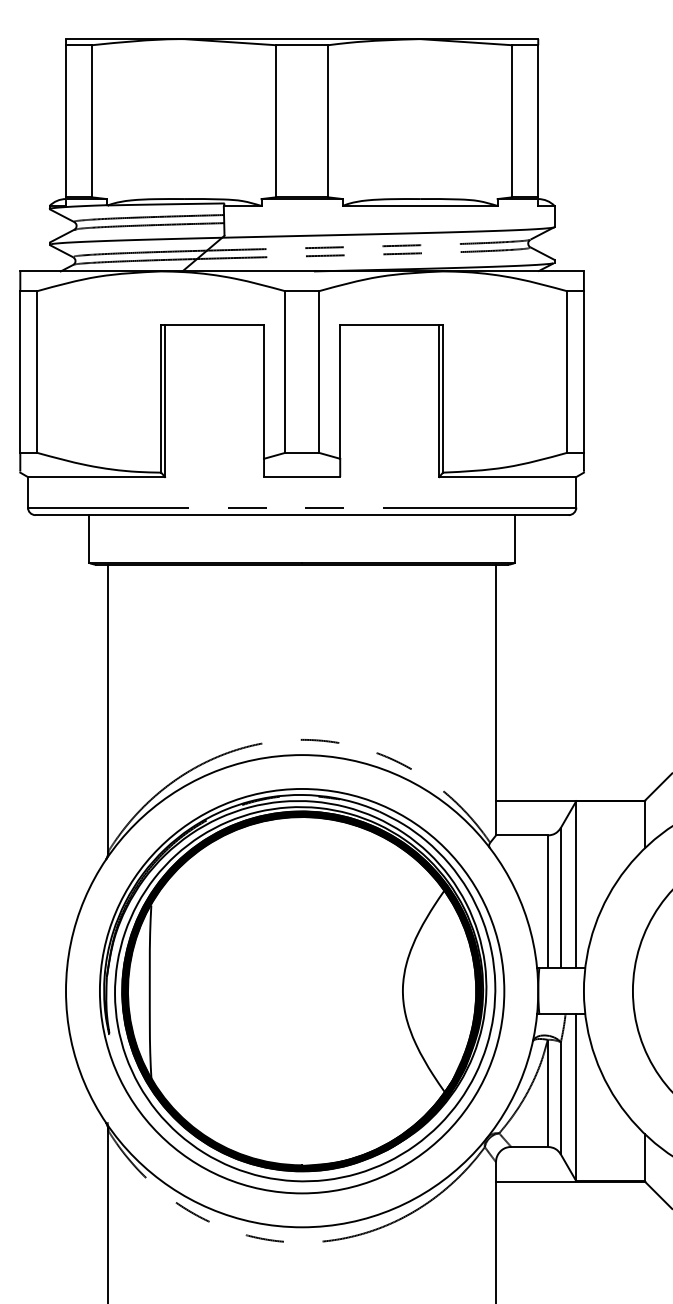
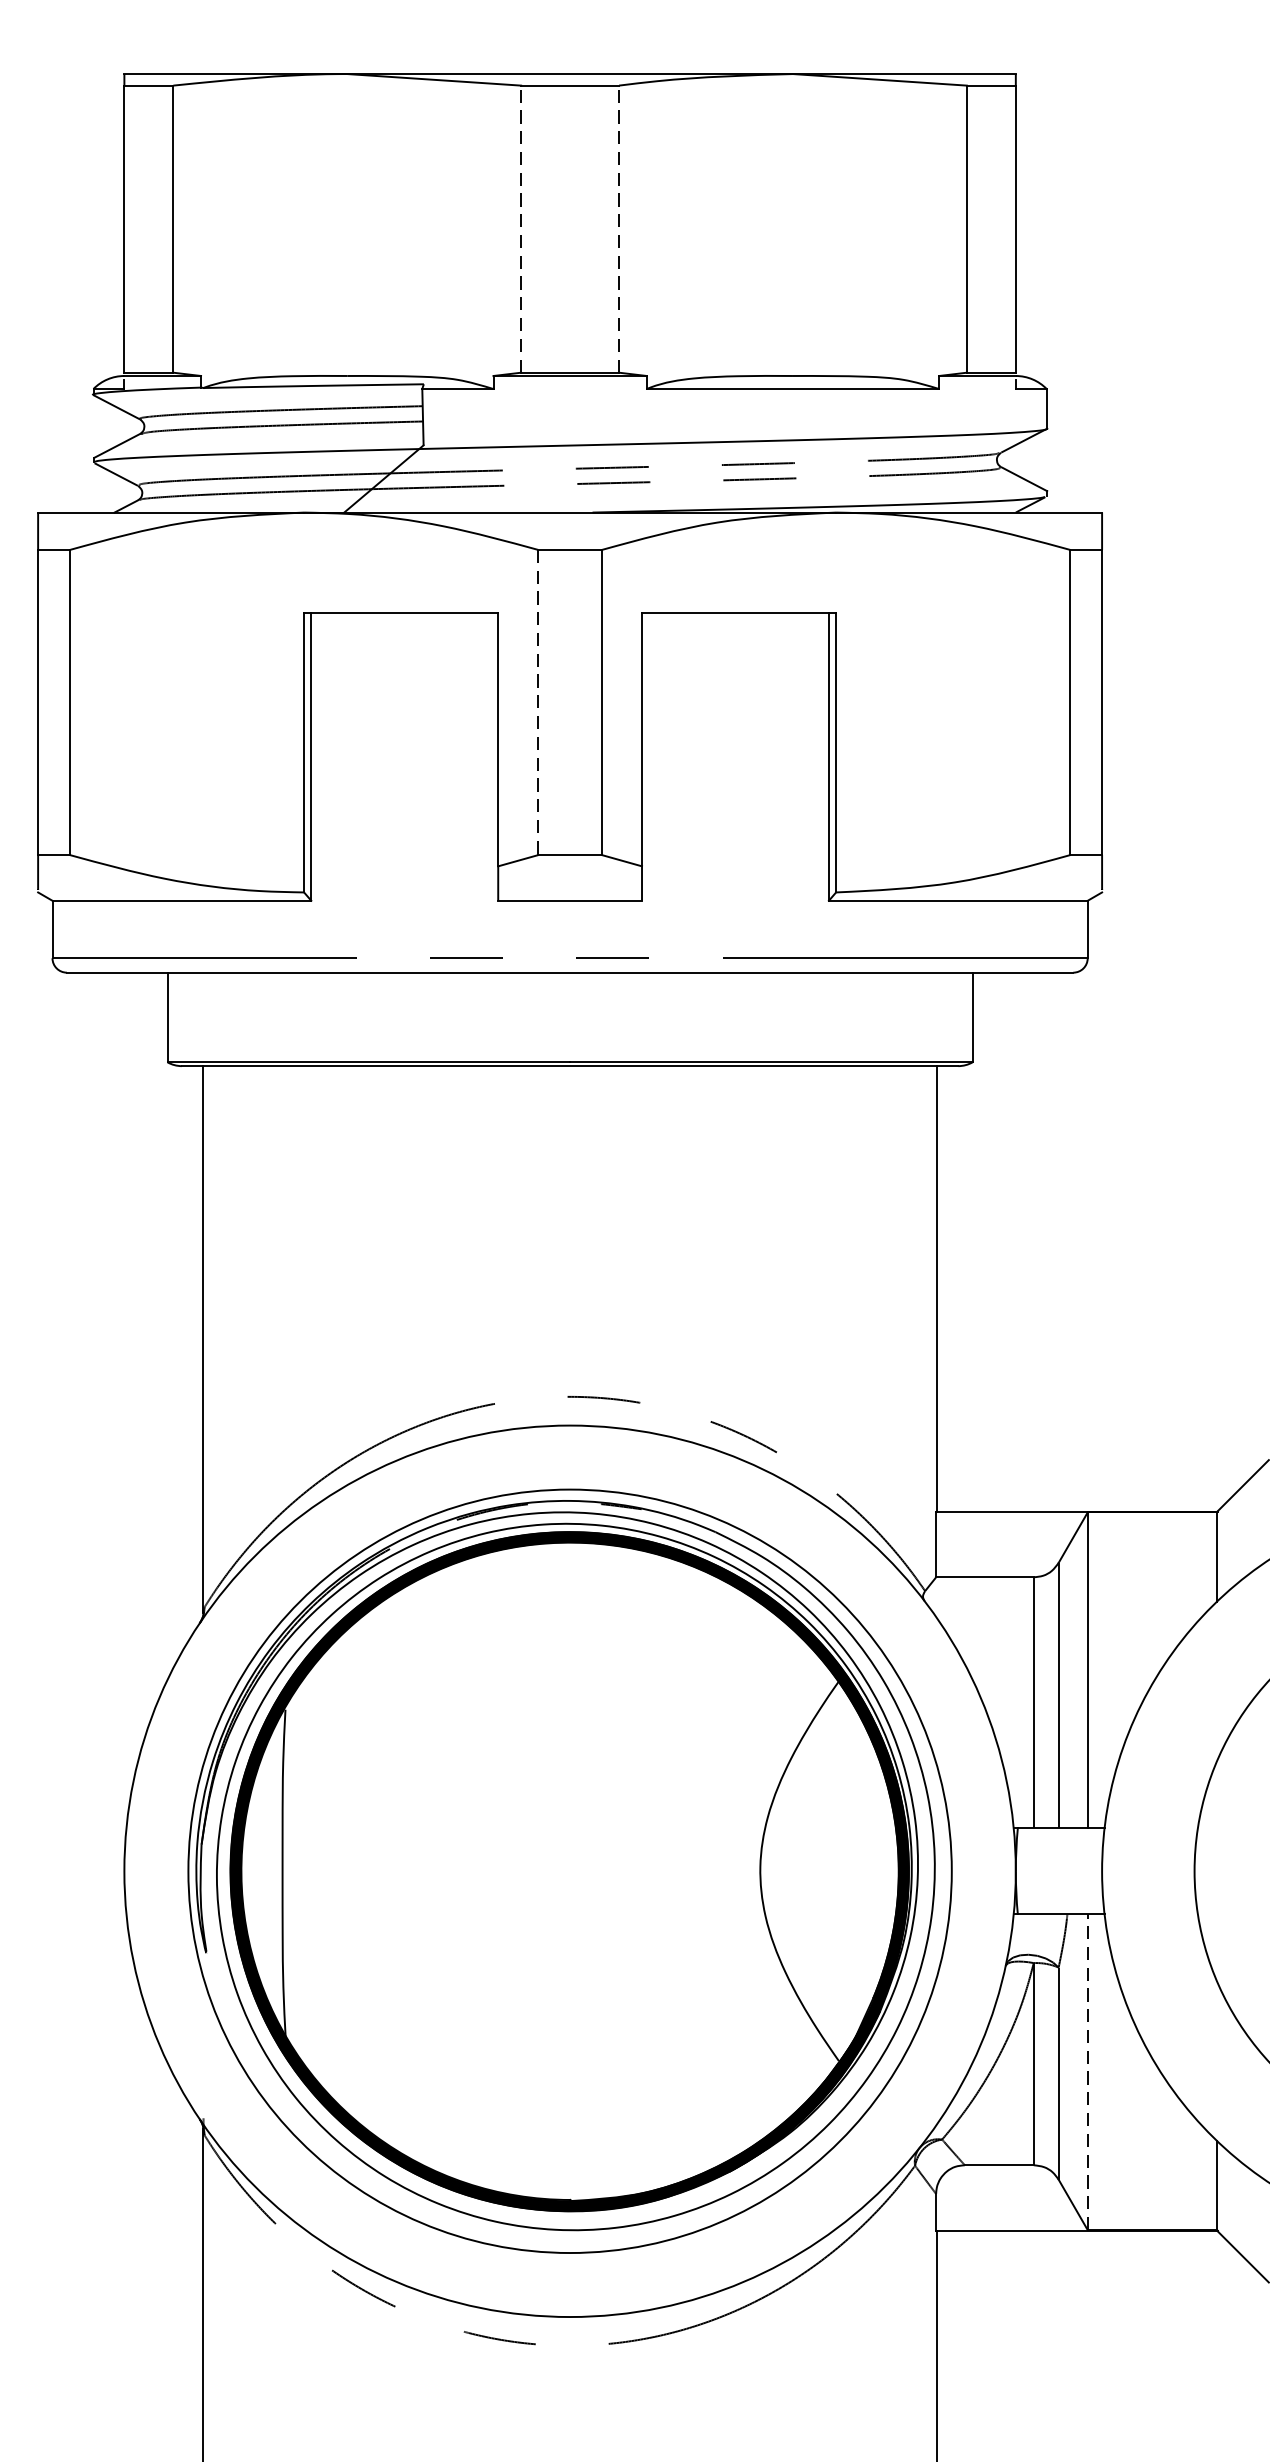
line: (276, 120) -> (521, 227), solid -> dashed
line: (328, 120) -> (619, 227), solid -> dashed
line: (285, 372) -> (538, 703), solid -> dashed
line: (576, 1097) -> (1088, 2071), solid -> dashed

